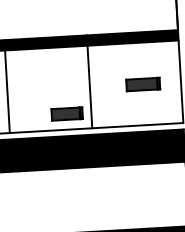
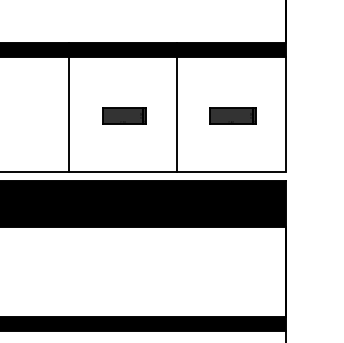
line: (89, 81) -> (177, 107), moved
line: (7, 86) -> (69, 107), moved
part: (67, 113) -> (124, 115), moved

